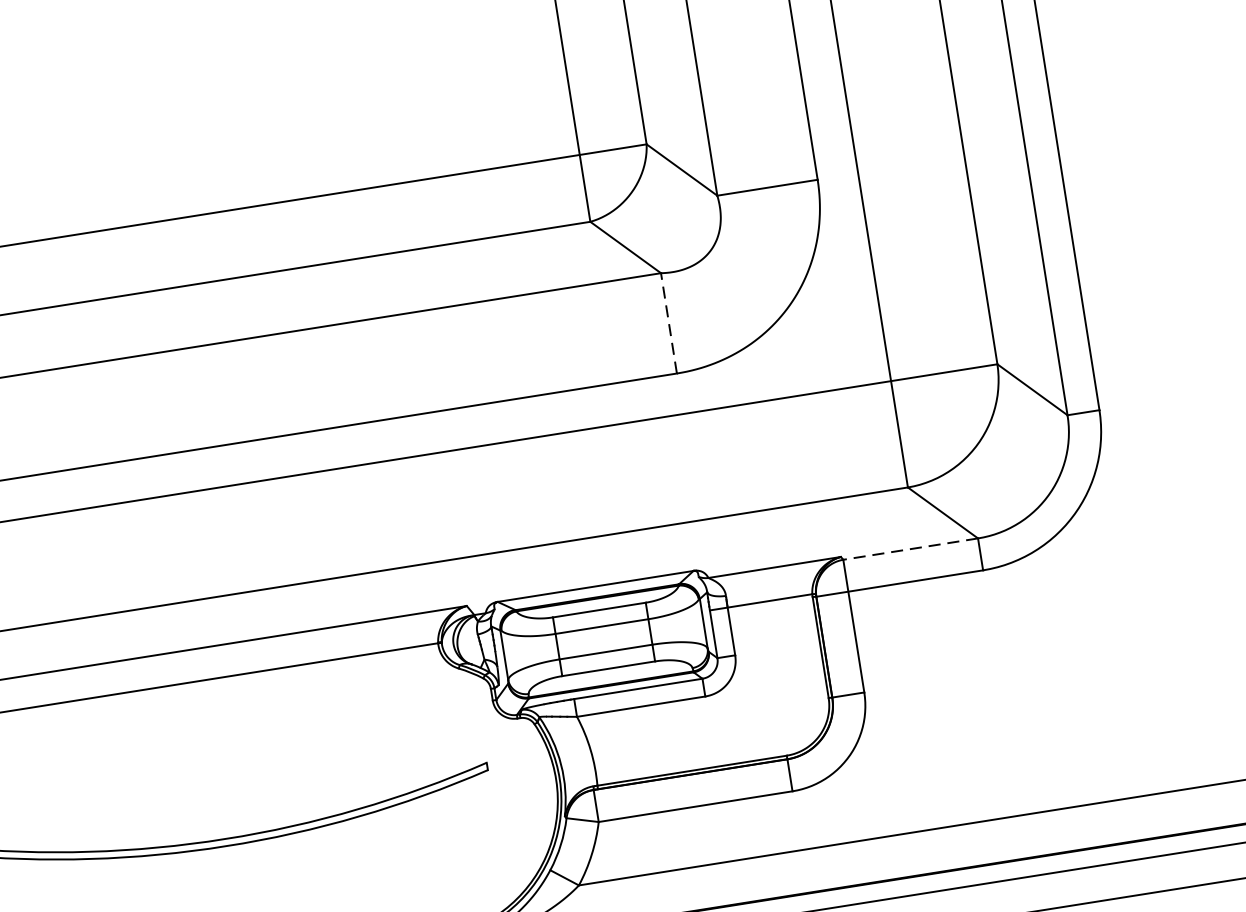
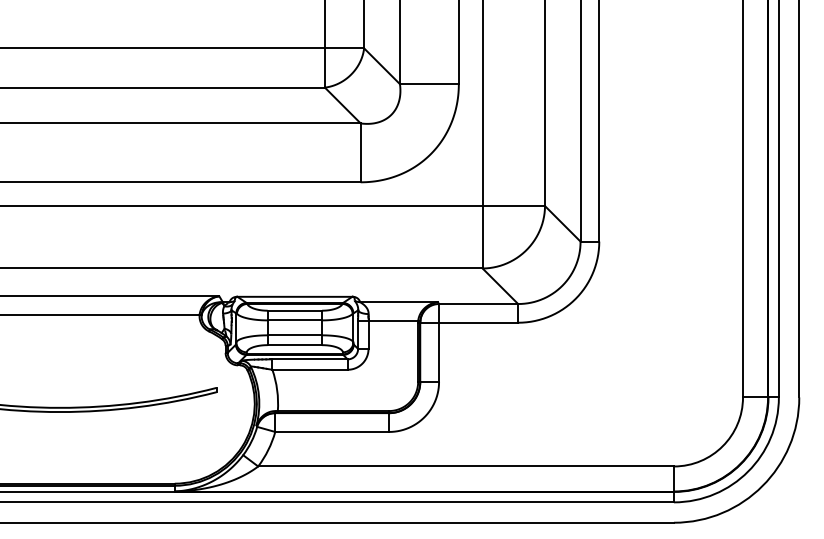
line: (668, 322) -> (360, 152), dashed -> solid
line: (910, 549) -> (478, 304), dashed -> solid

